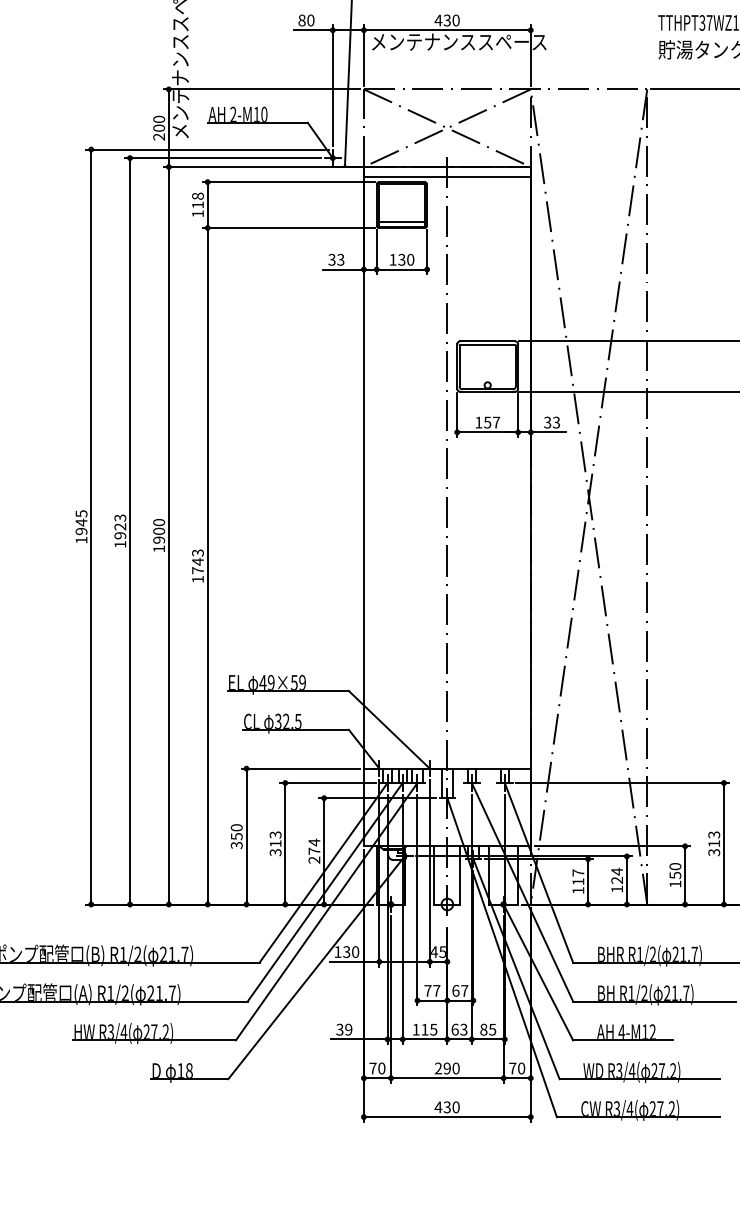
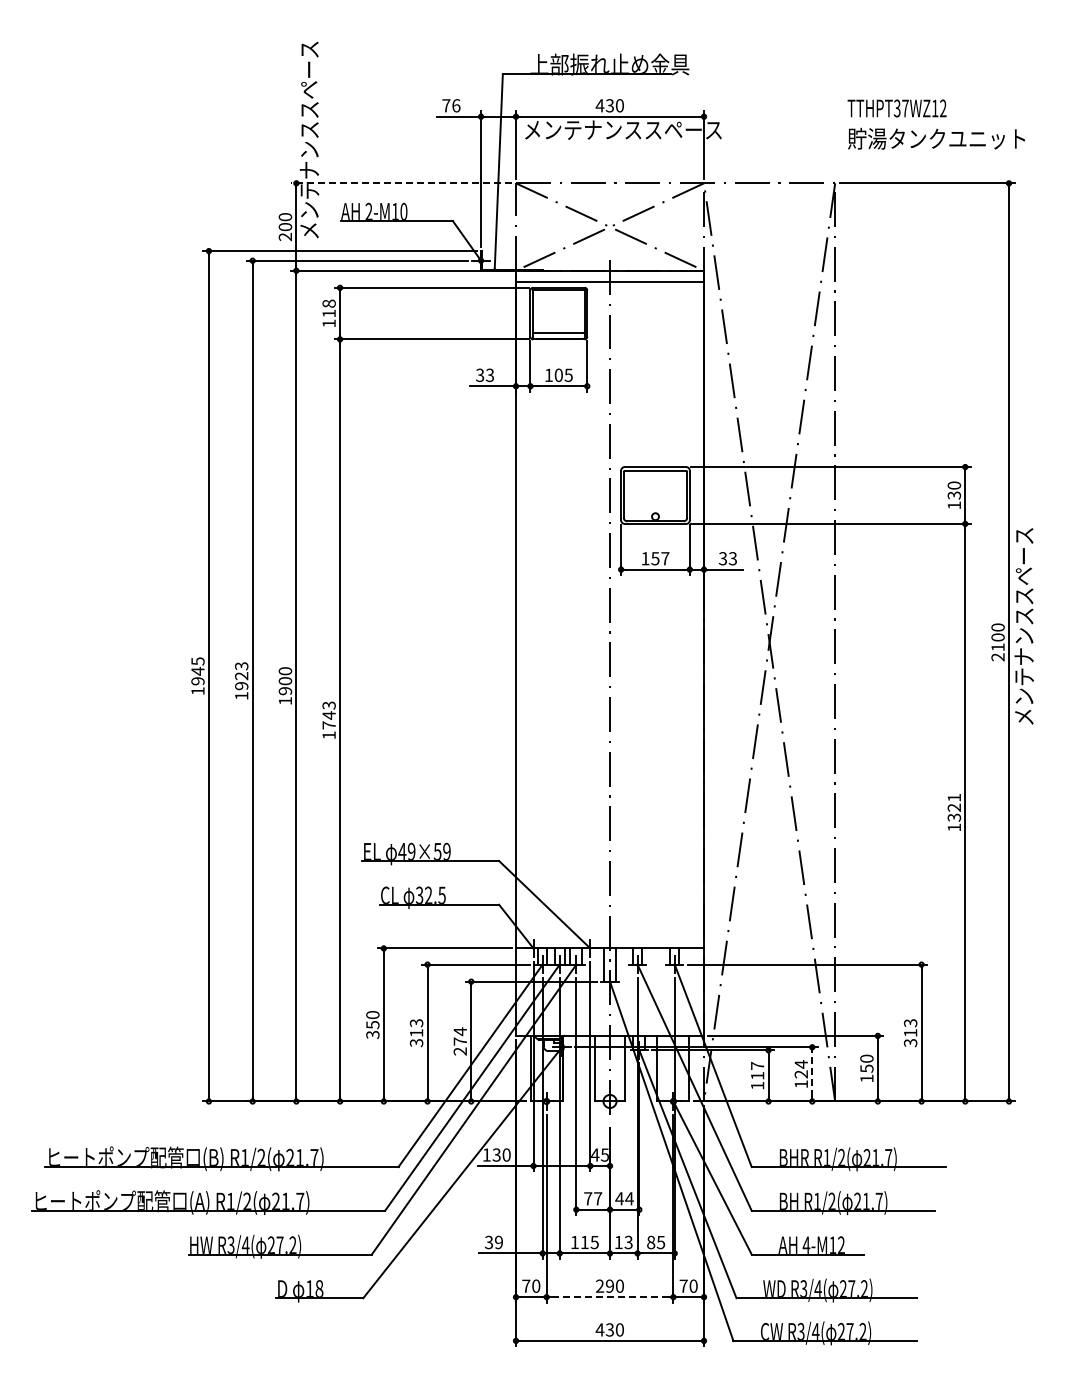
text: (306, 20) -> (451, 105), 80 -> 76
line: (261, 89) -> (400, 183), solid -> dashed
text: (406, 259) -> (563, 374), 130 -> 105
line: (627, 880) -> (812, 1074), solid -> dashed
text: (460, 990) -> (624, 1198), 67 -> 44
text: (454, 1029) -> (618, 1242), 63 -> 13
line: (446, 1078) -> (609, 1297), solid -> dashed

